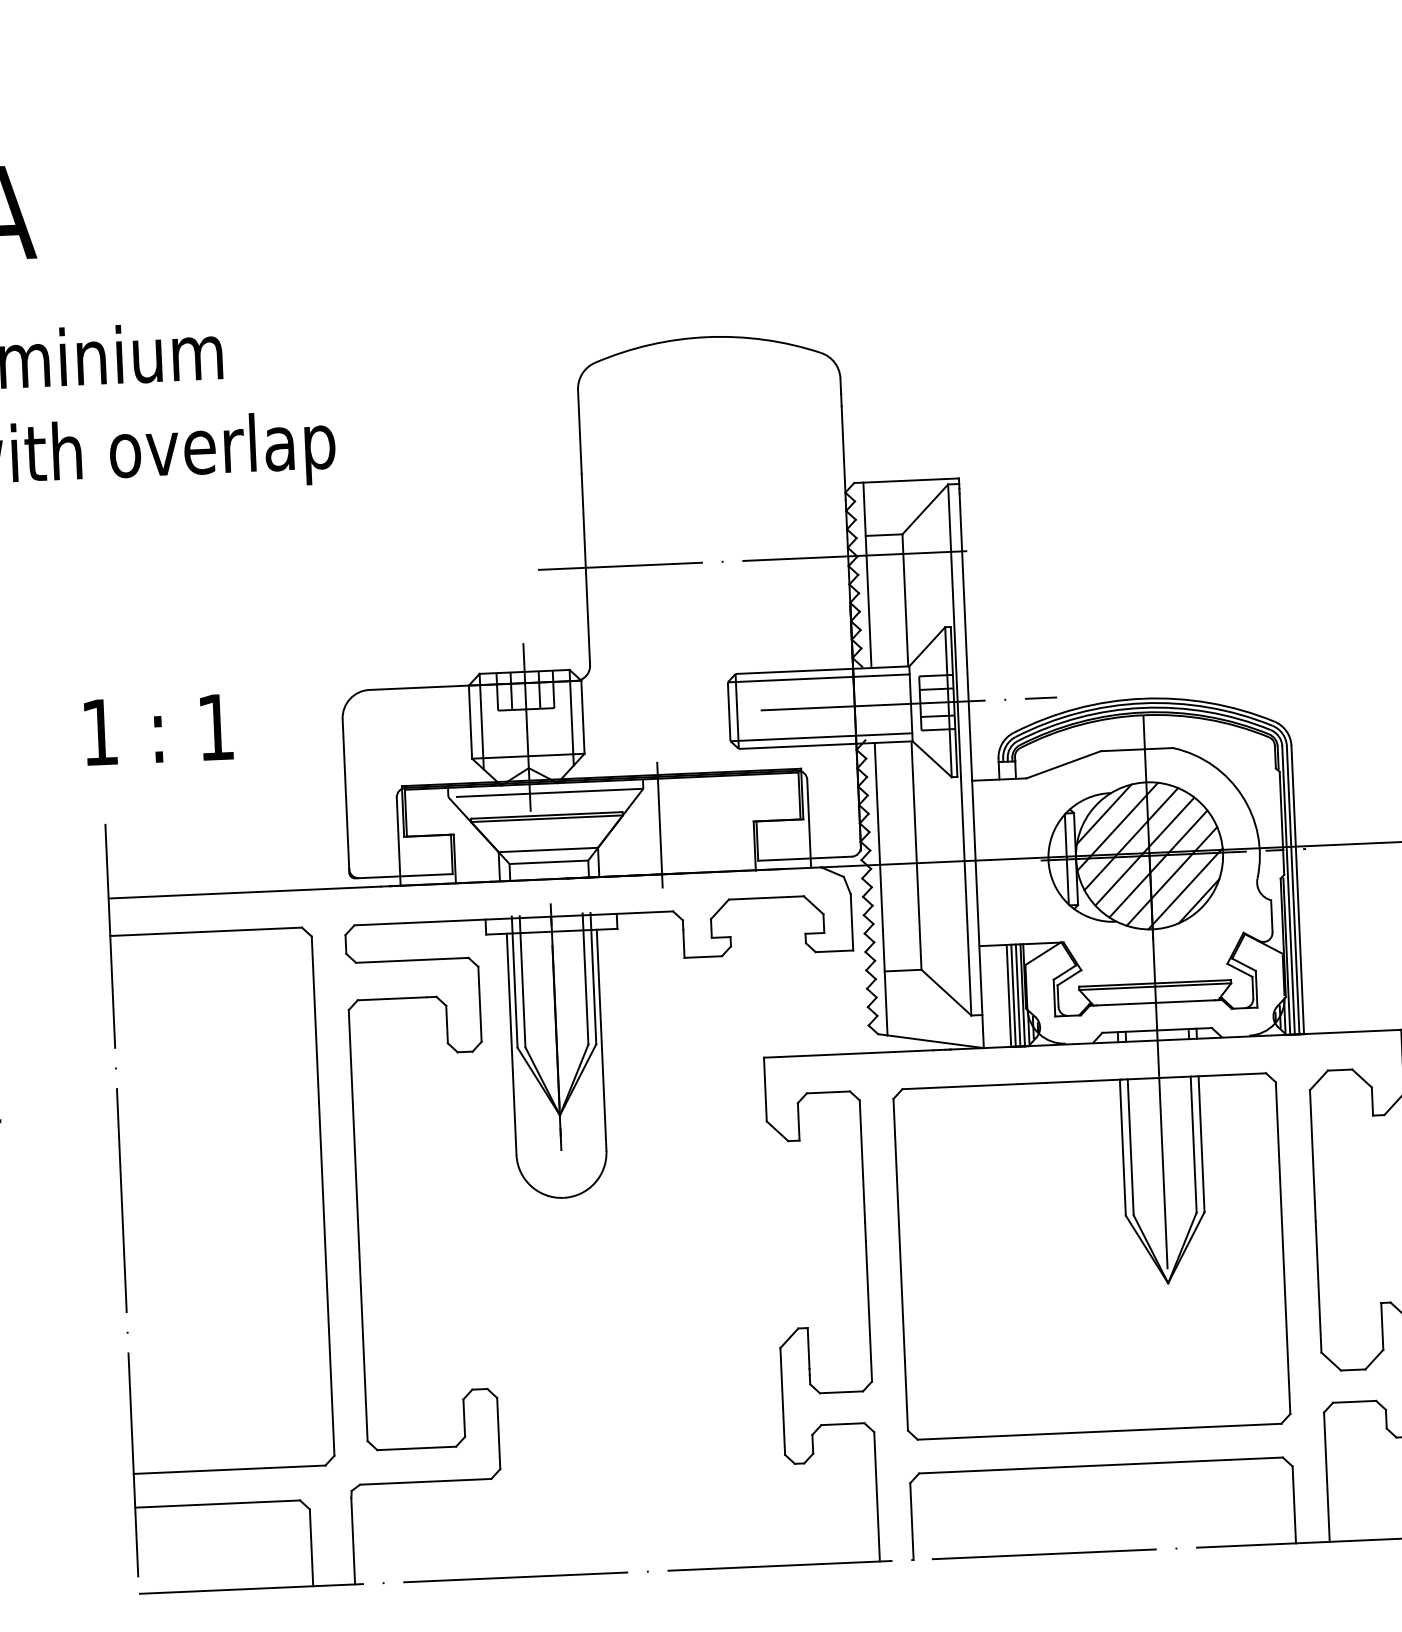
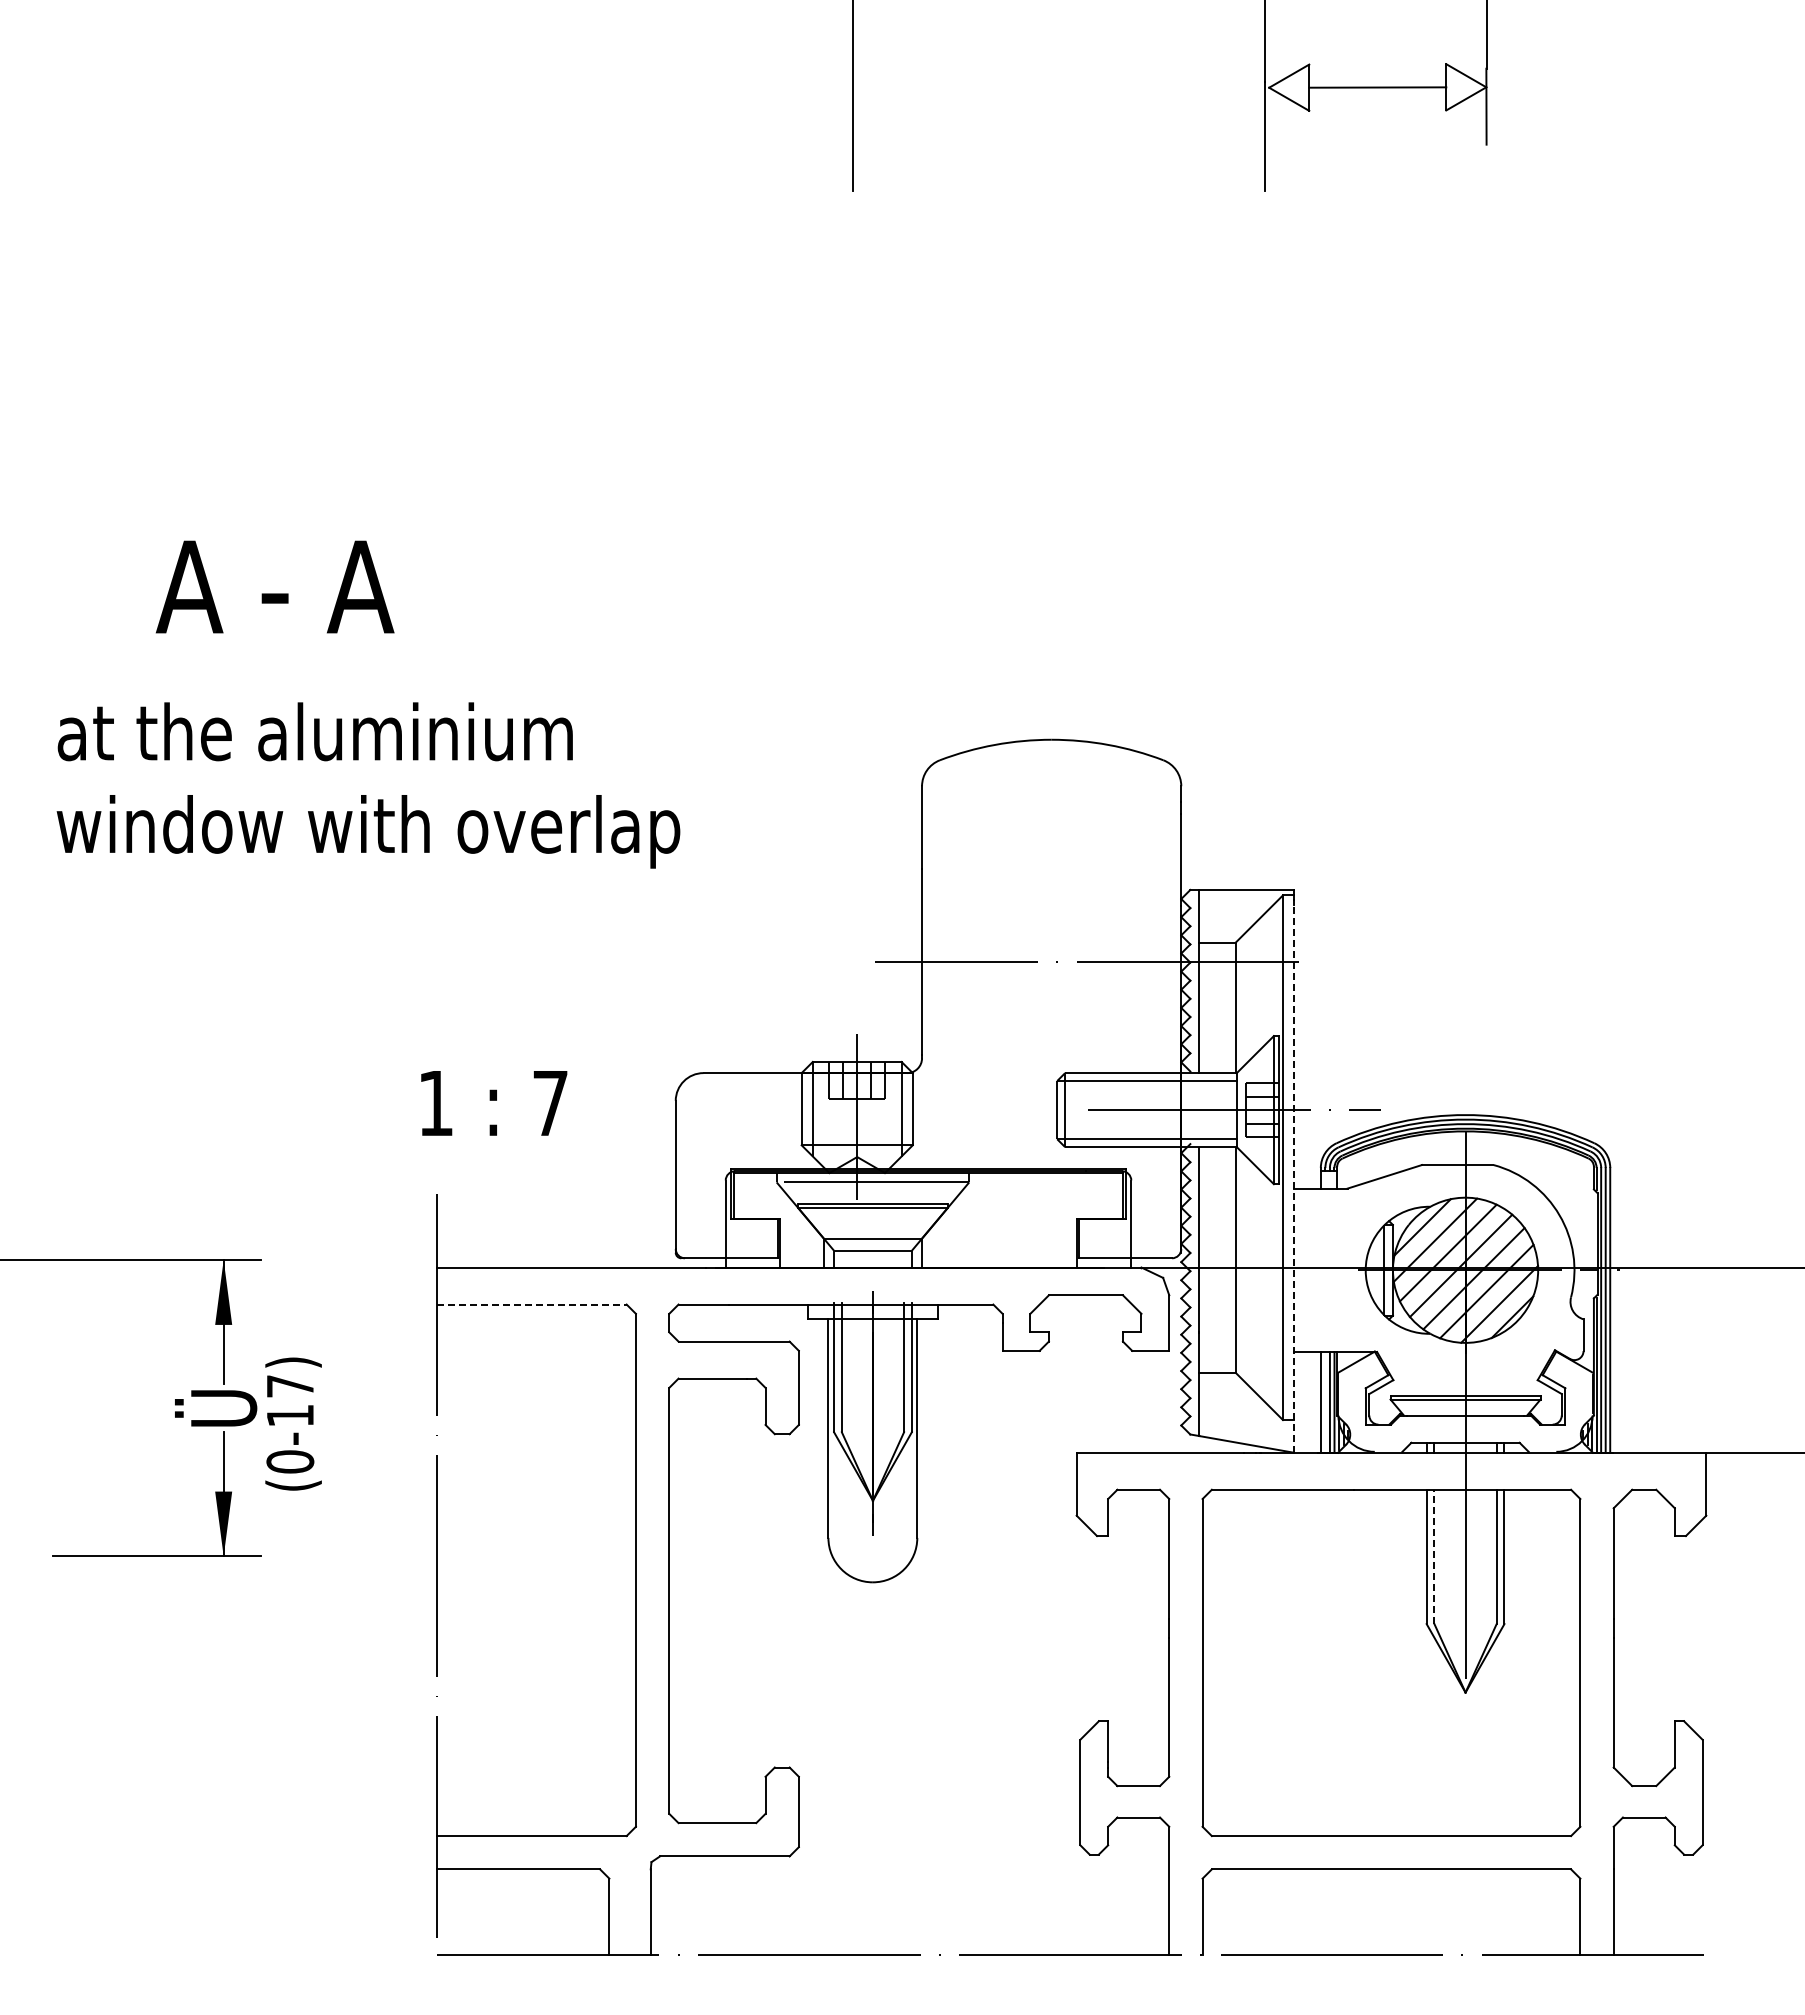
text: (216, 727) -> (550, 1103), 1 -> 7
line: (971, 770) -> (1293, 1178), solid -> dashed
line: (660, 824) -> (984, 1218), removed
line: (205, 931) -> (531, 1304), solid -> dashed
line: (1013, 995) -> (1325, 1402), removed
line: (1130, 1146) -> (1434, 1556), solid -> dashed

